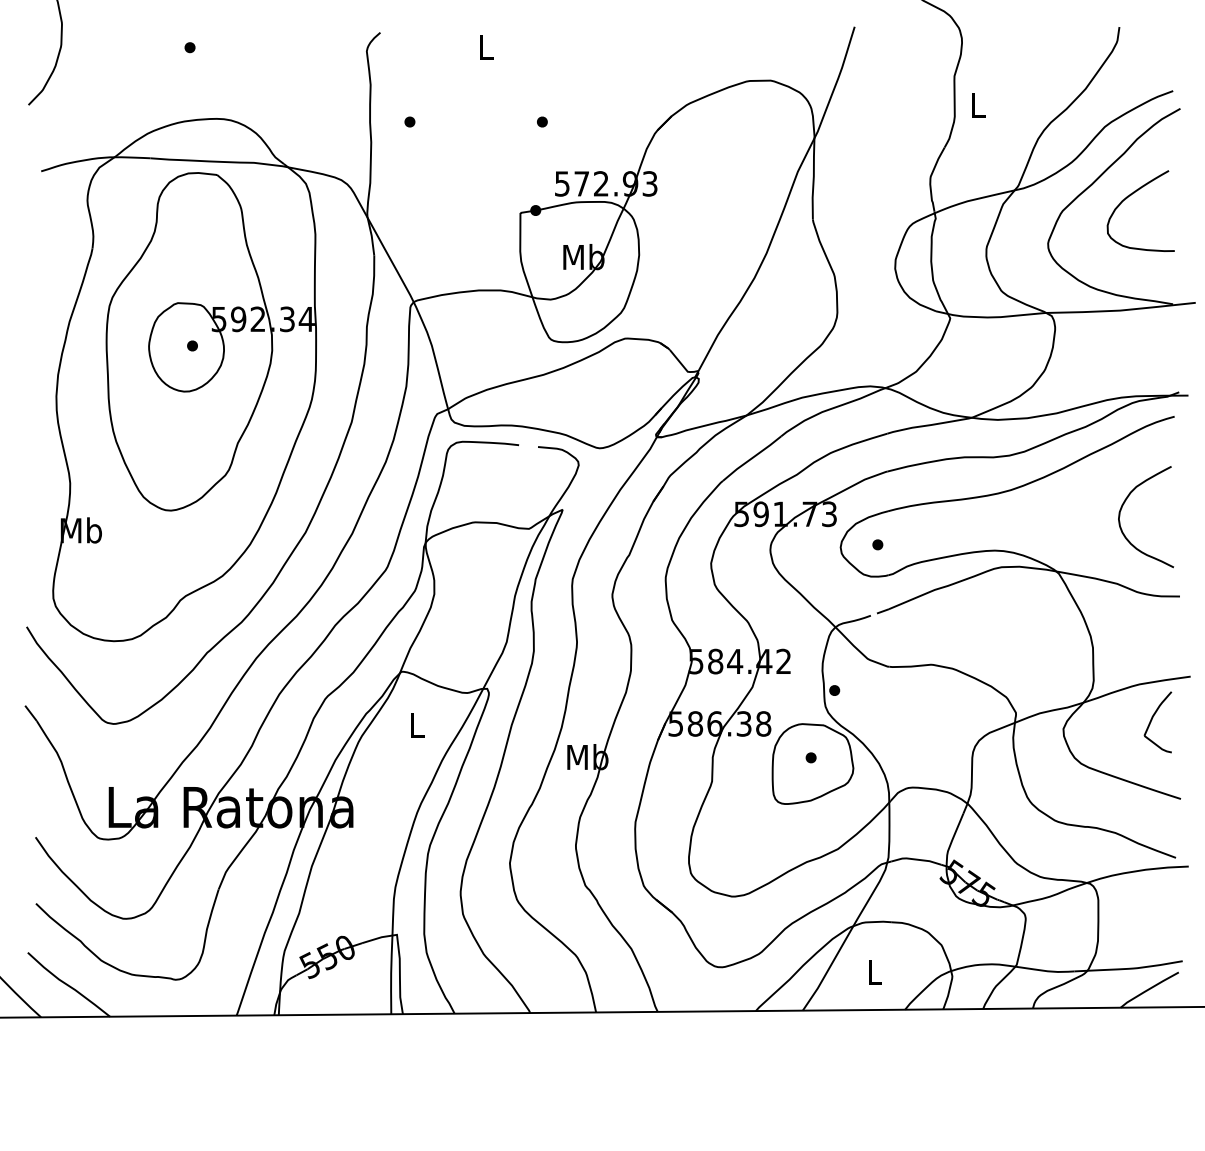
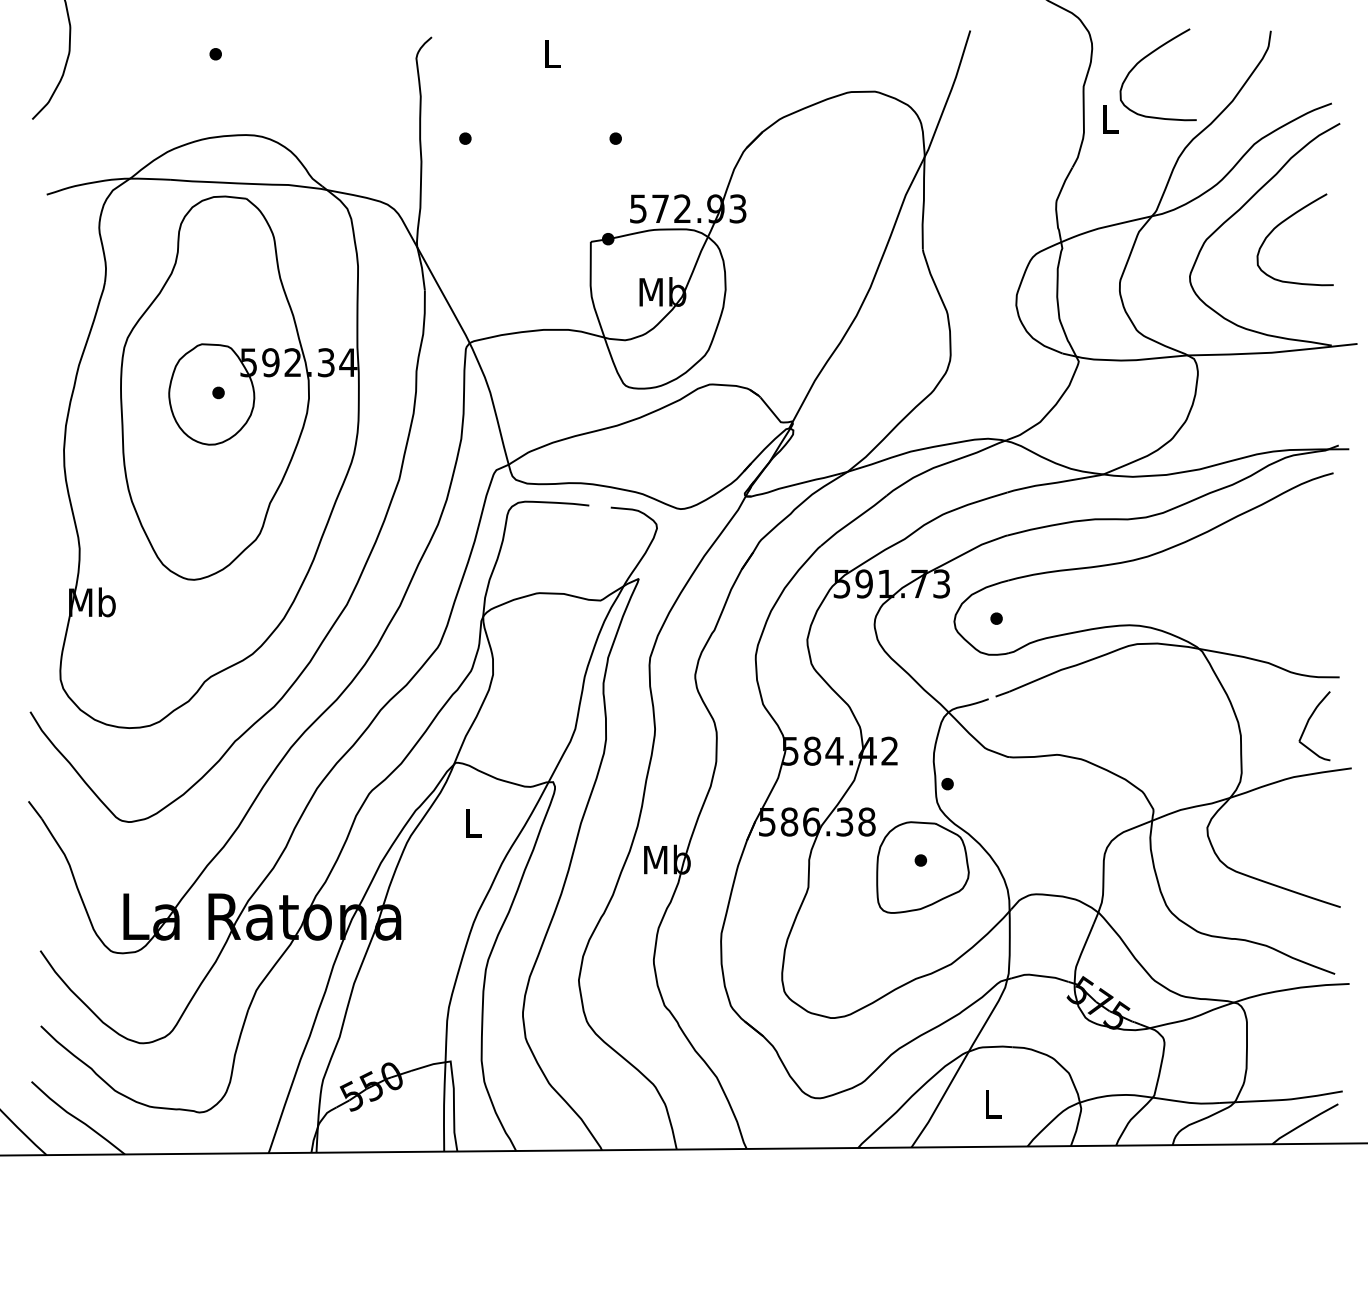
curve: (1008, 51) -> (1145, 58), added
curve: (1124, 504) -> (1276, 572), removed
part: (1152, 719) -> (1308, 723), moved

